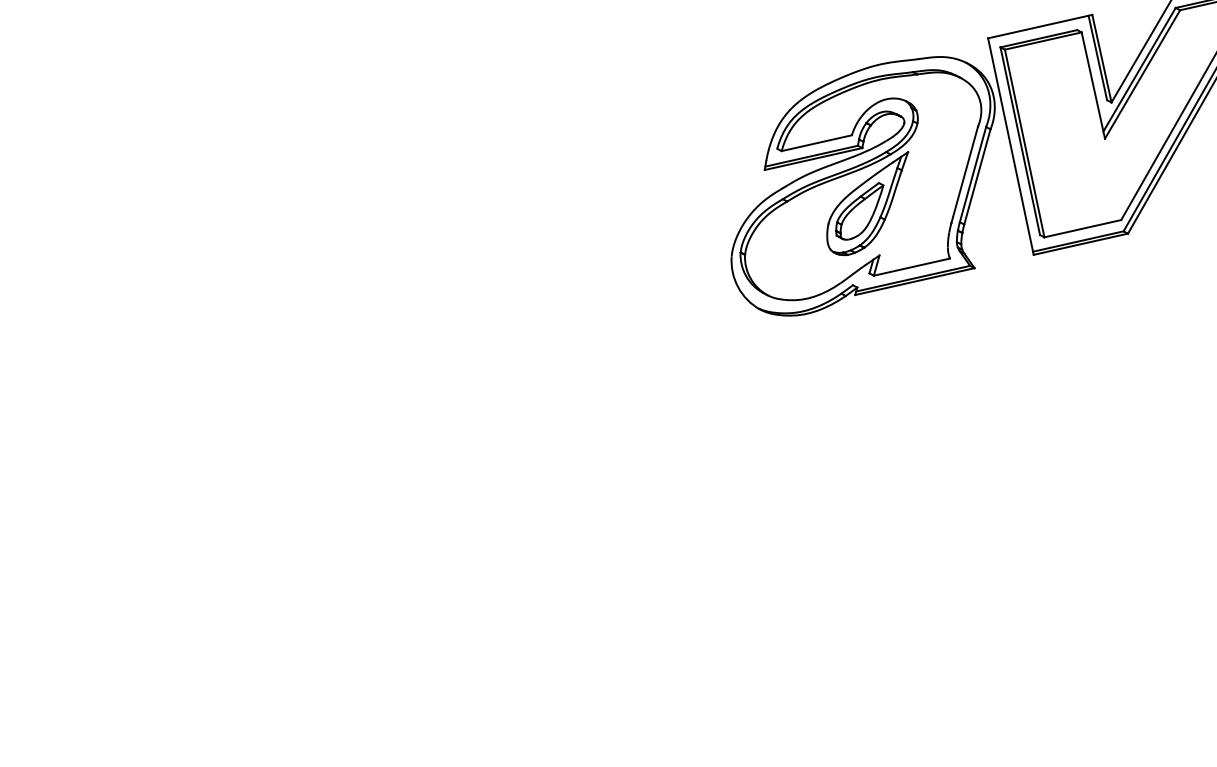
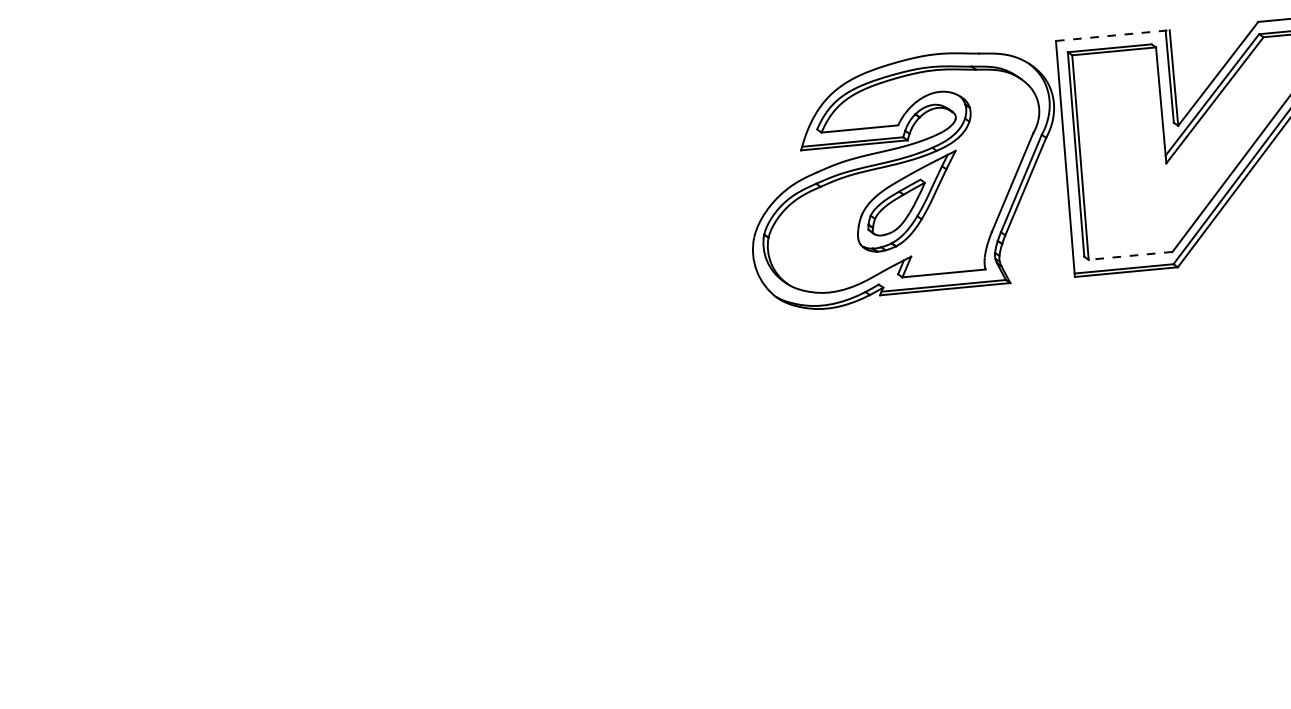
line: (1040, 26) -> (1113, 35), solid -> dashed
line: (1082, 228) -> (1130, 255), solid -> dashed

